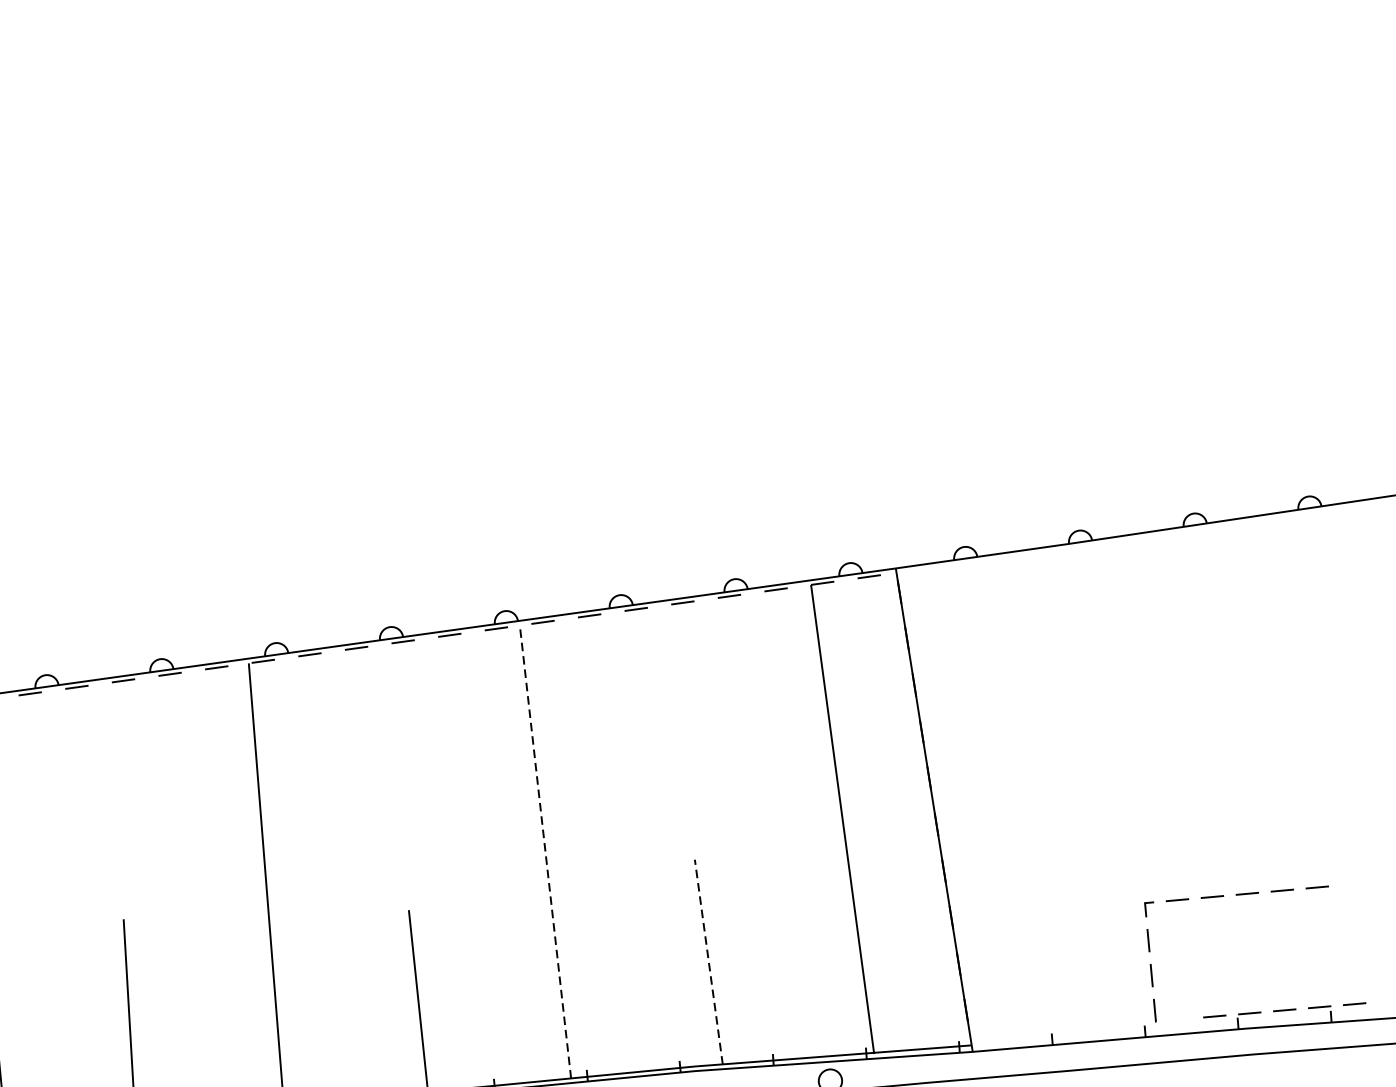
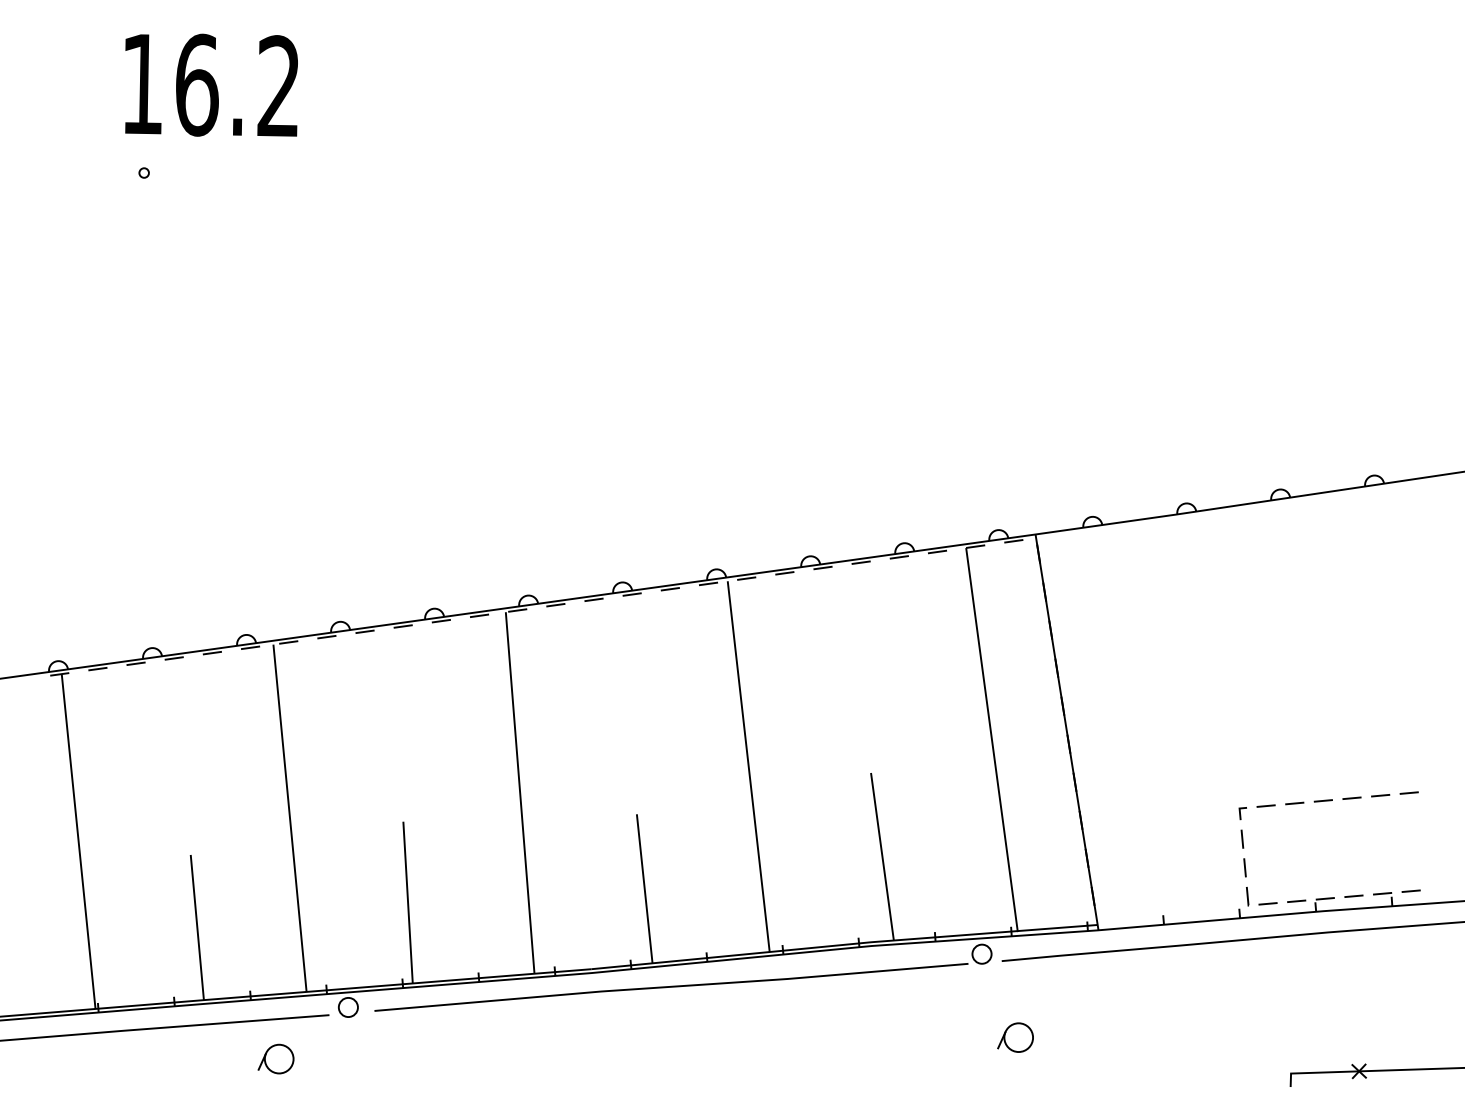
line: (545, 851) -> (748, 766), dashed -> solid
line: (1351, 883) -> (1408, 792), added
line: (708, 961) -> (882, 856), dashed -> solid
line: (1179, 1019) -> (1267, 903), added

